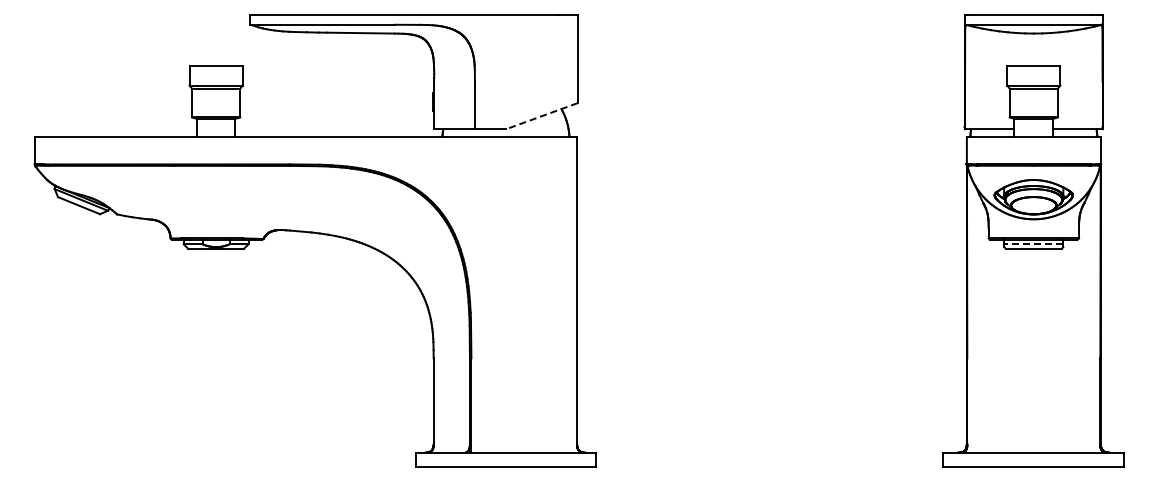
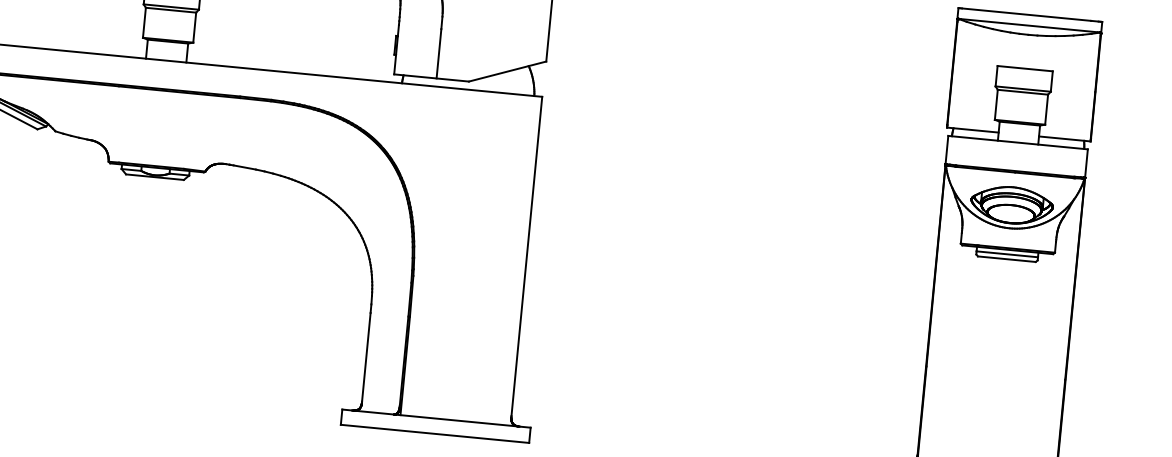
line: (541, 116) -> (507, 71), dashed -> solid
line: (1033, 244) -> (1006, 254), dashed -> solid

